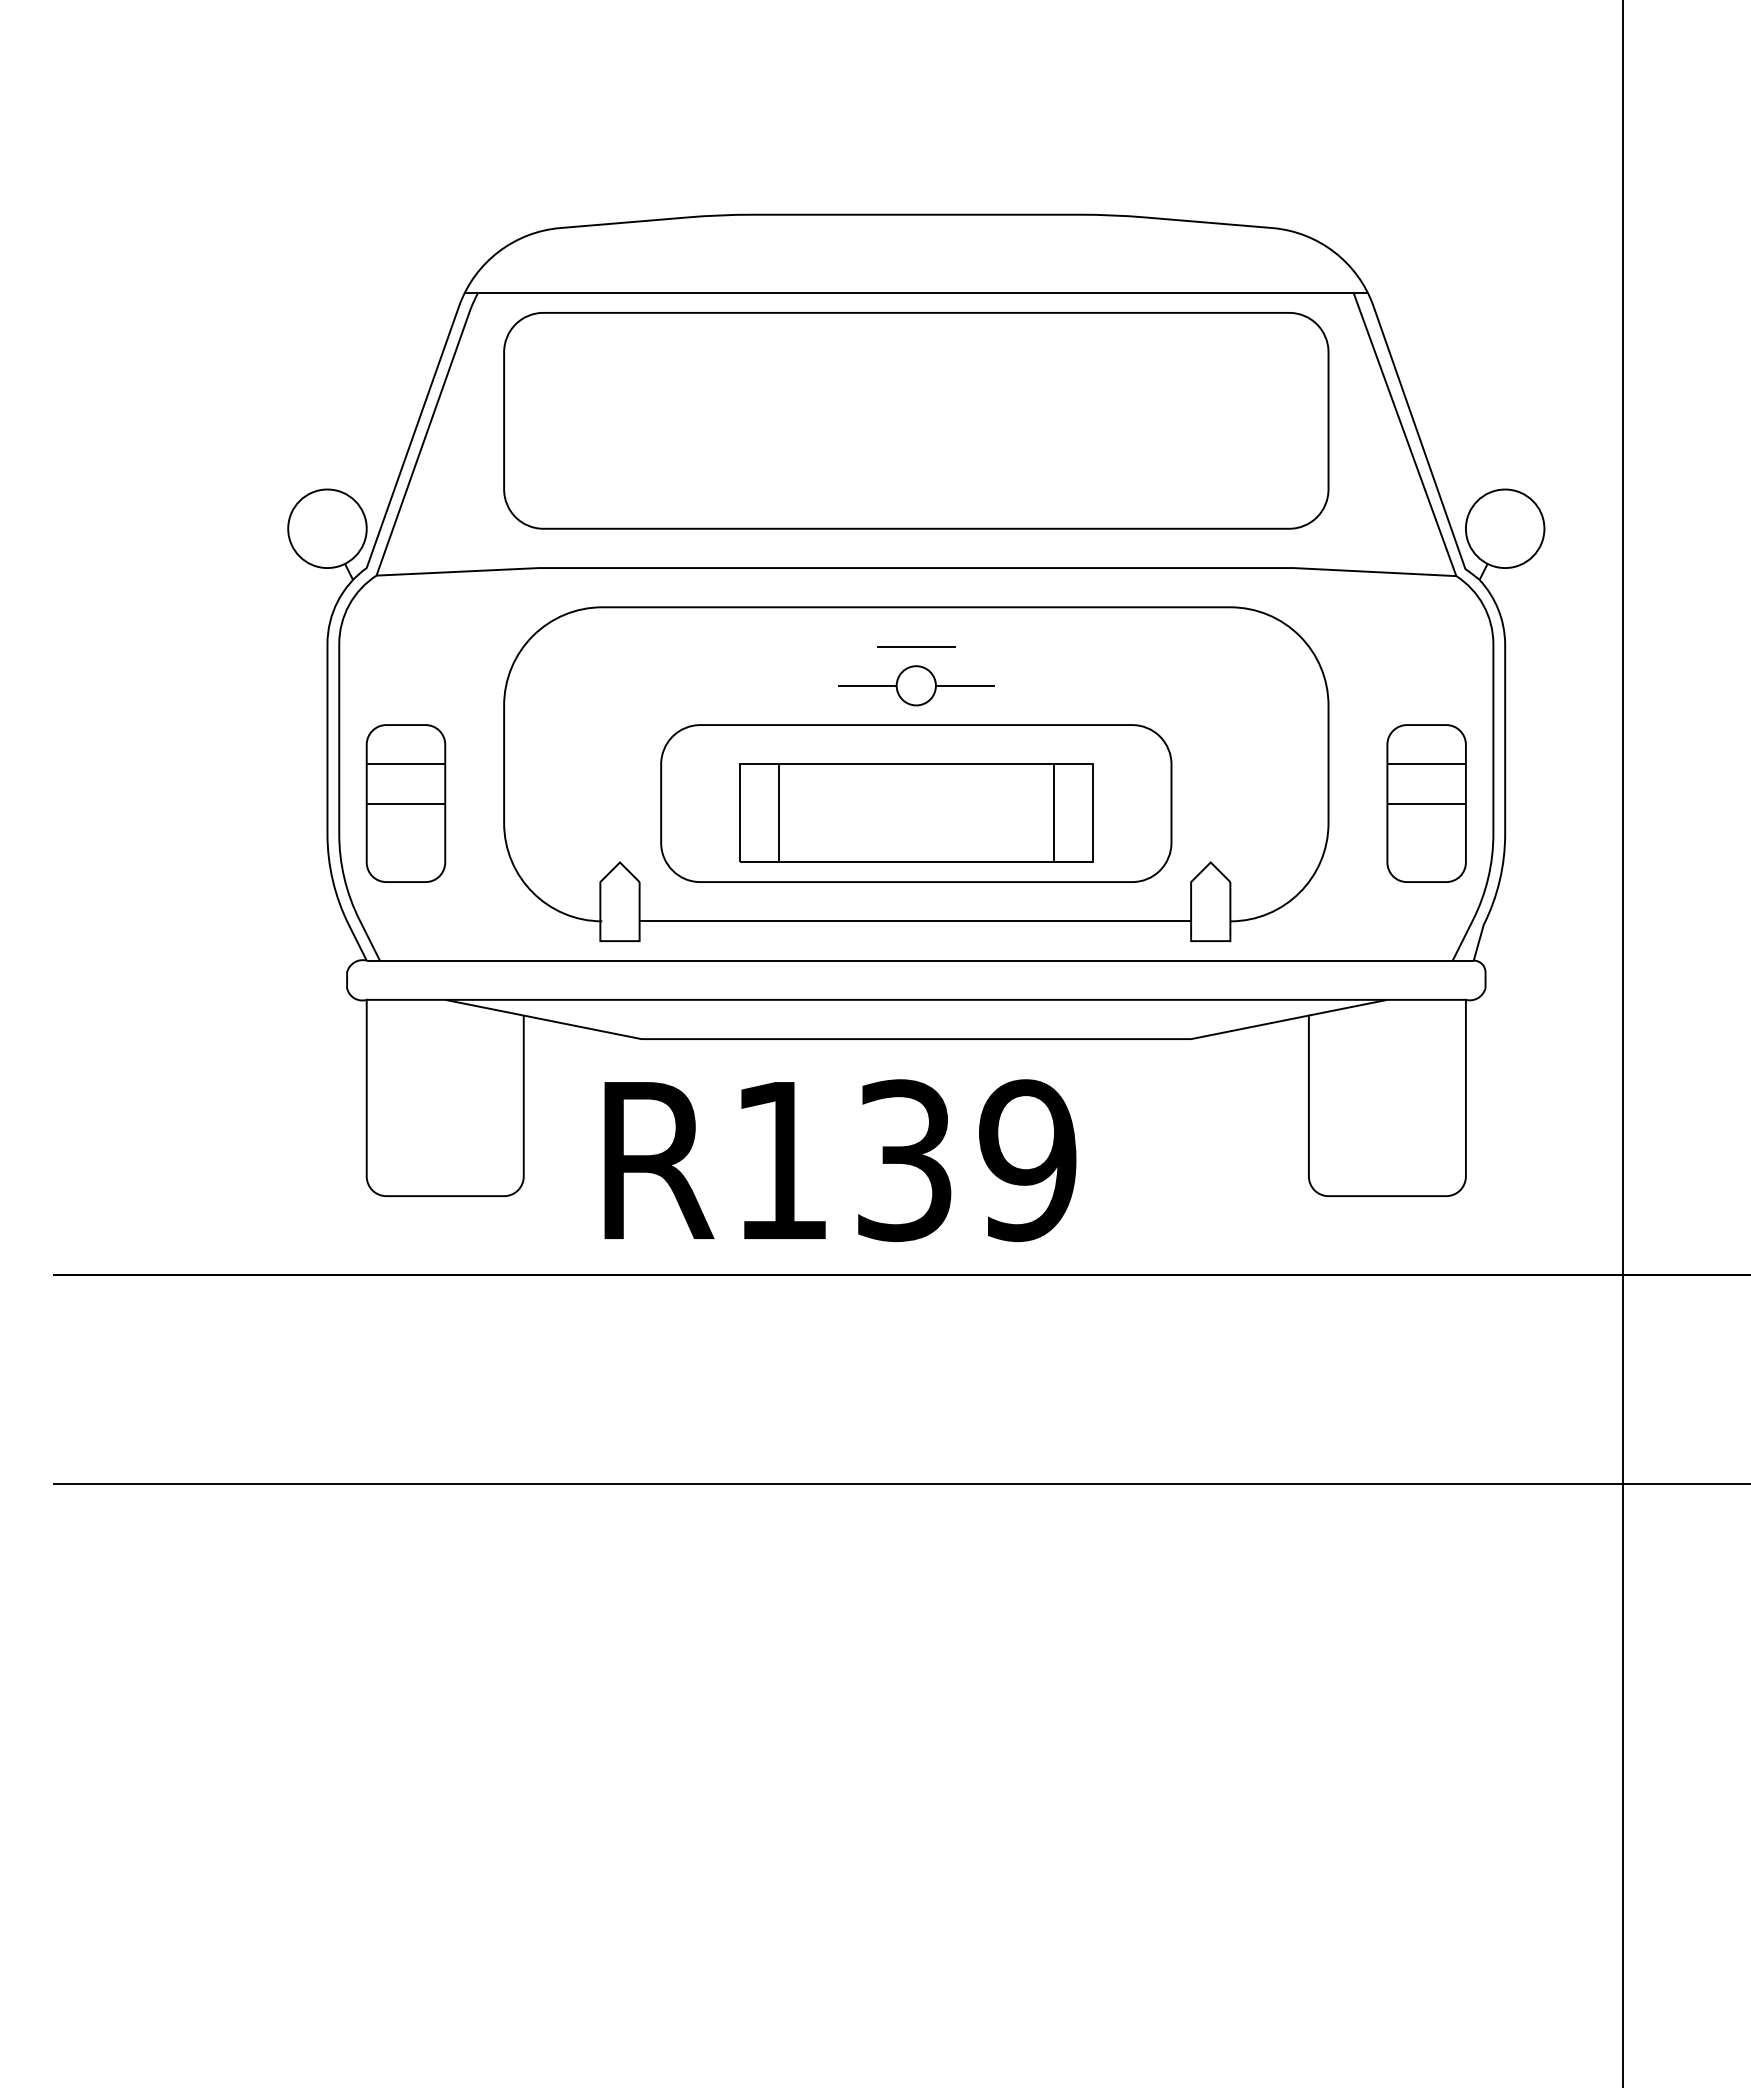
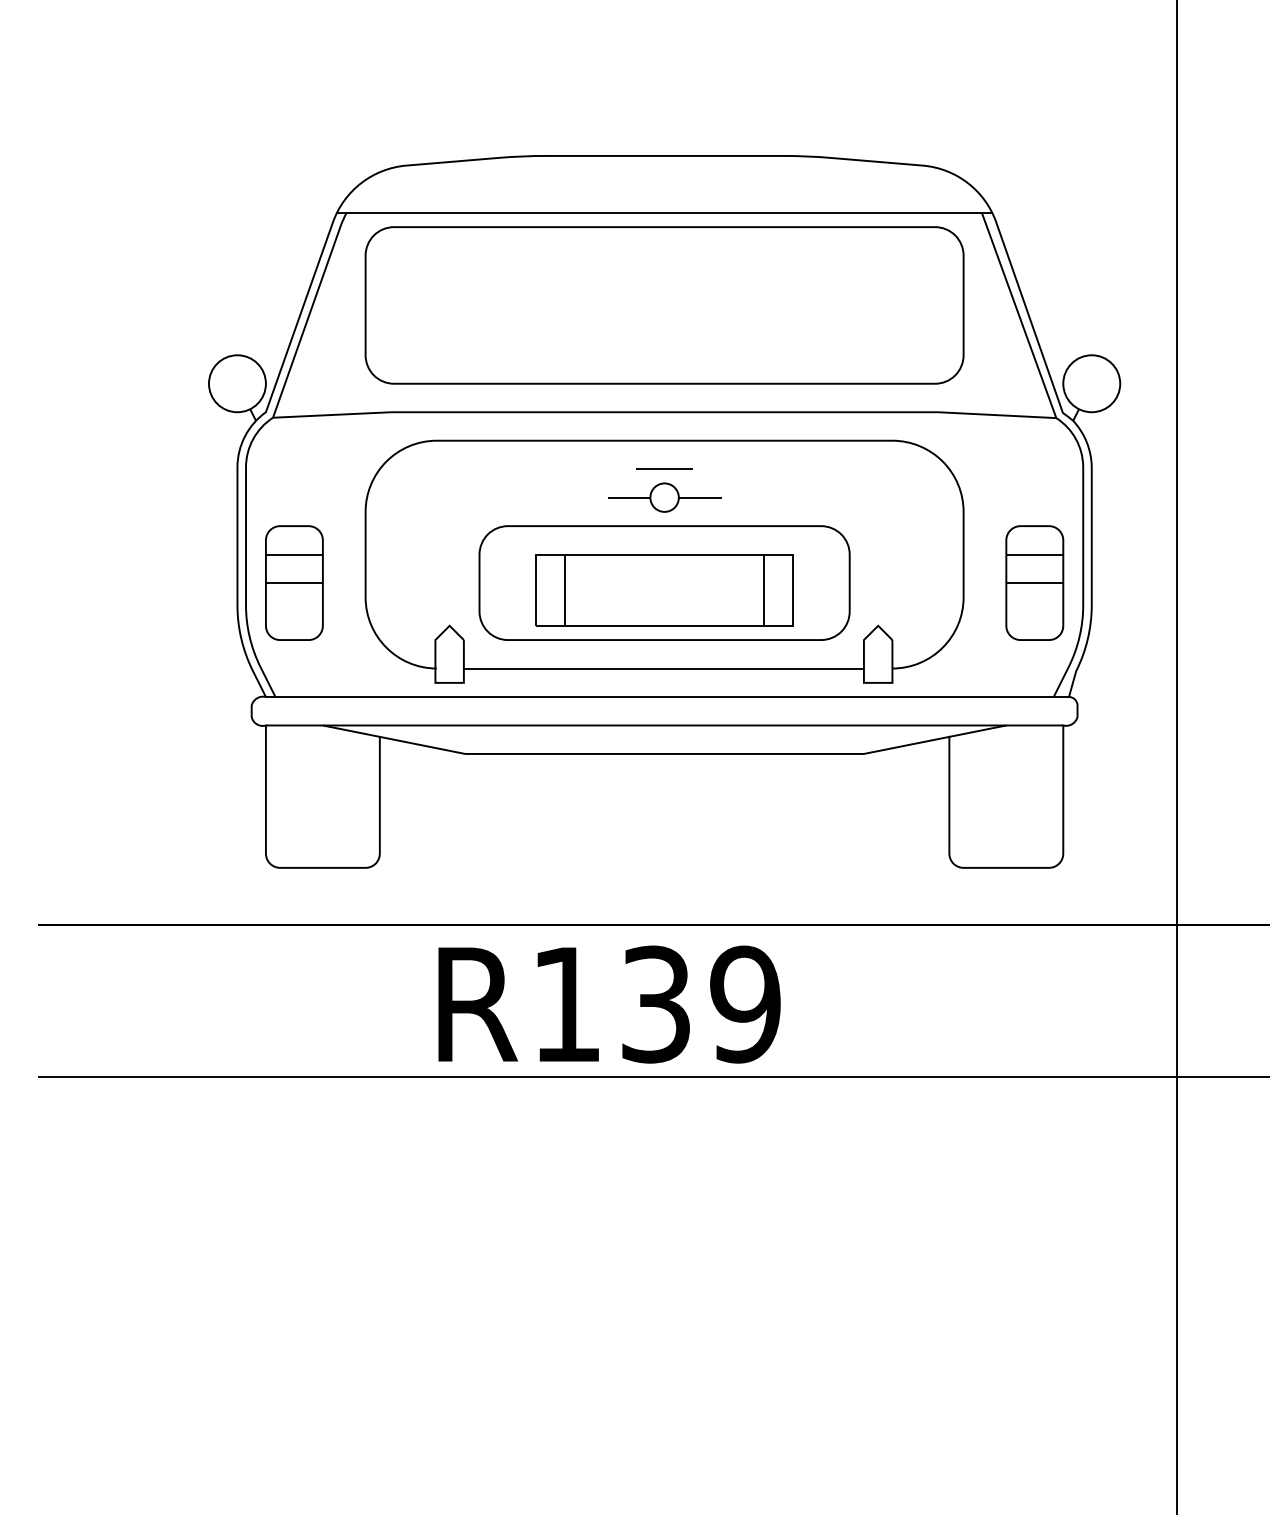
text: (840, 1160) -> (609, 1004), moved

